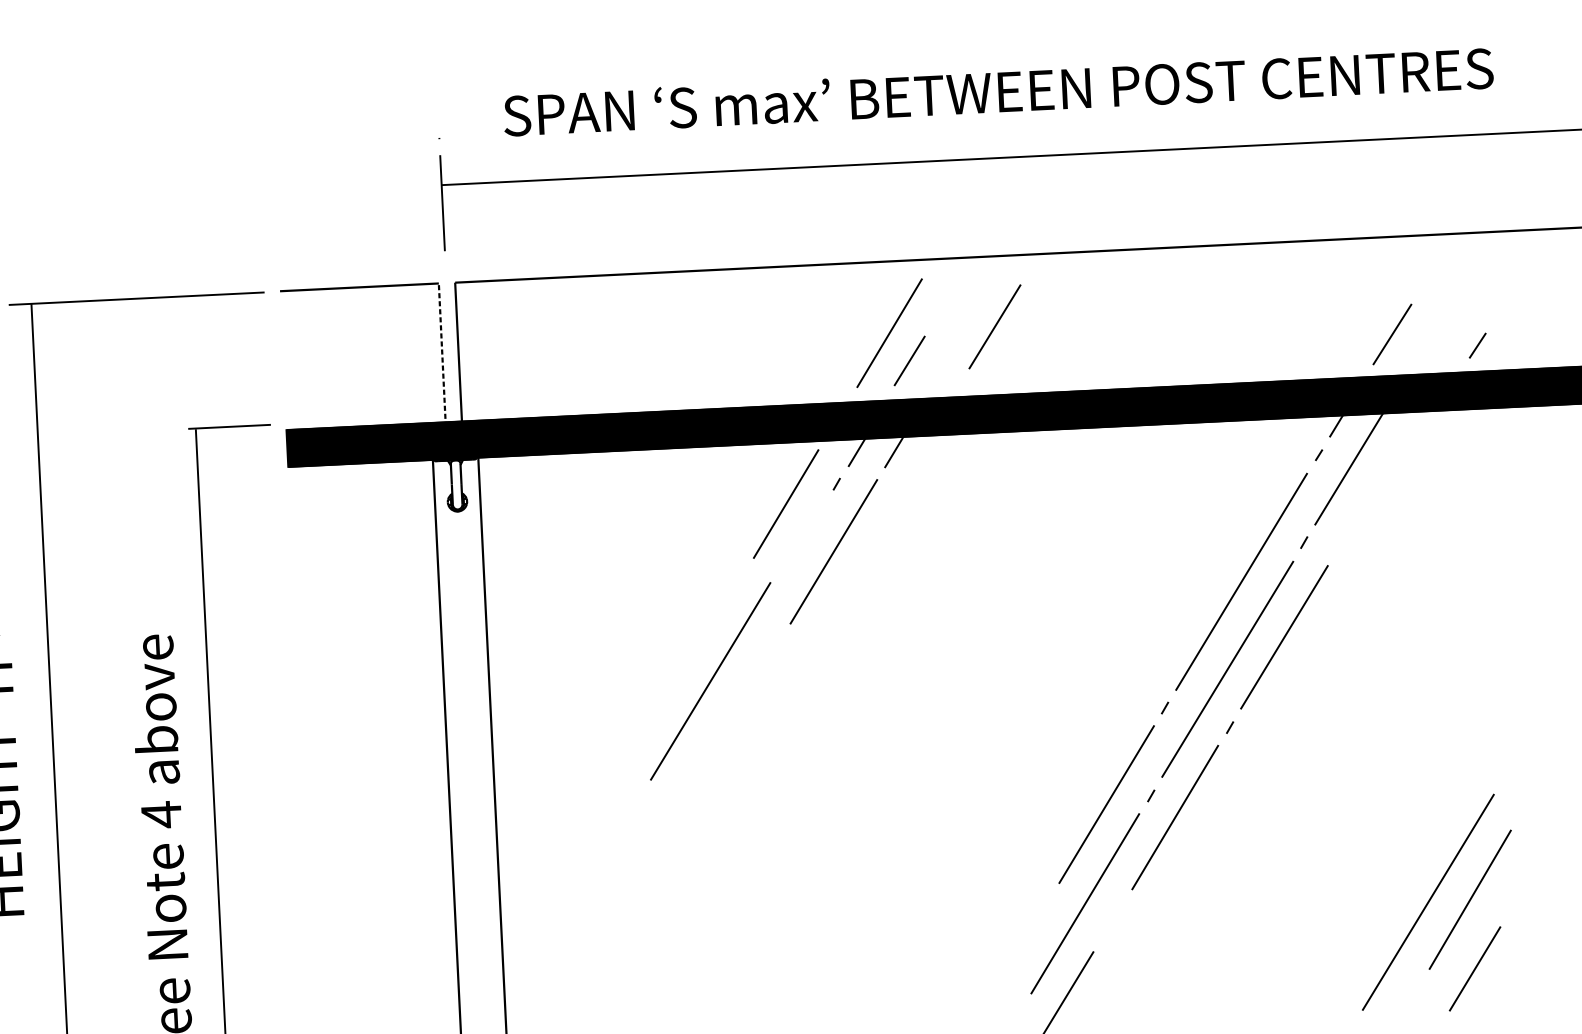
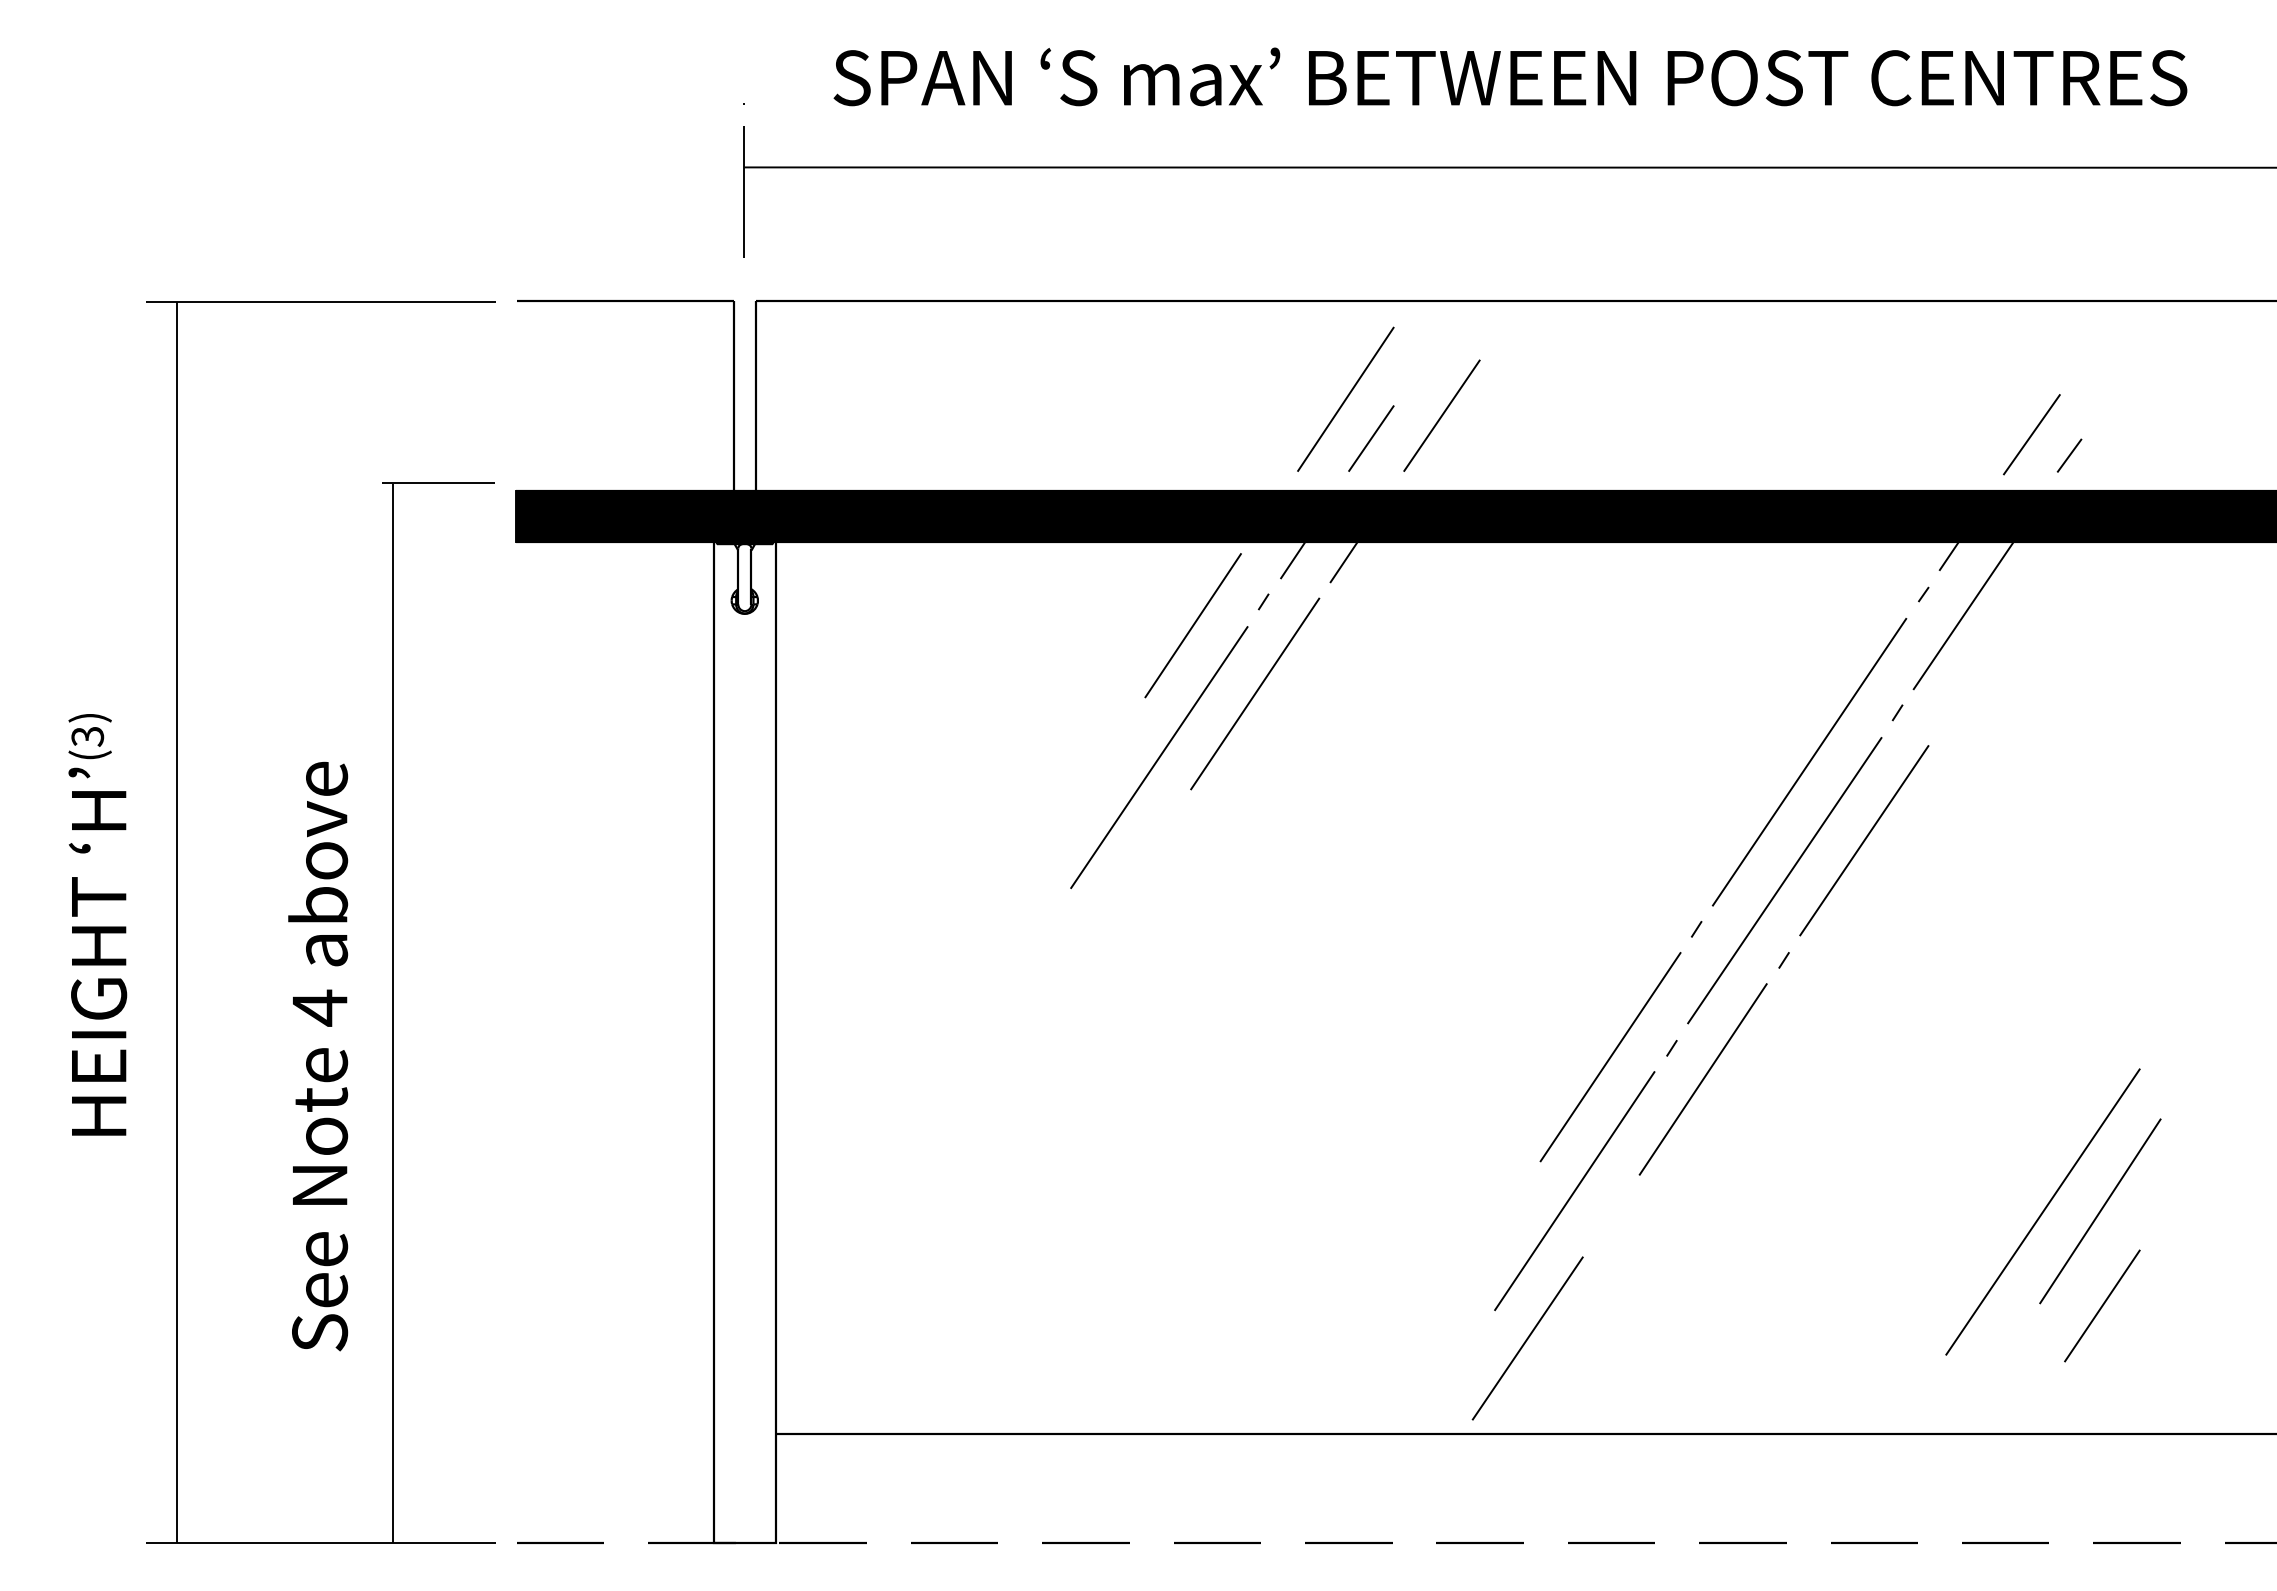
line: (994, 326) -> (1441, 415), moved
line: (1477, 345) -> (2069, 455), moved
line: (442, 355) -> (733, 399), dashed -> solid
line: (710, 681) -> (1159, 757), moved

